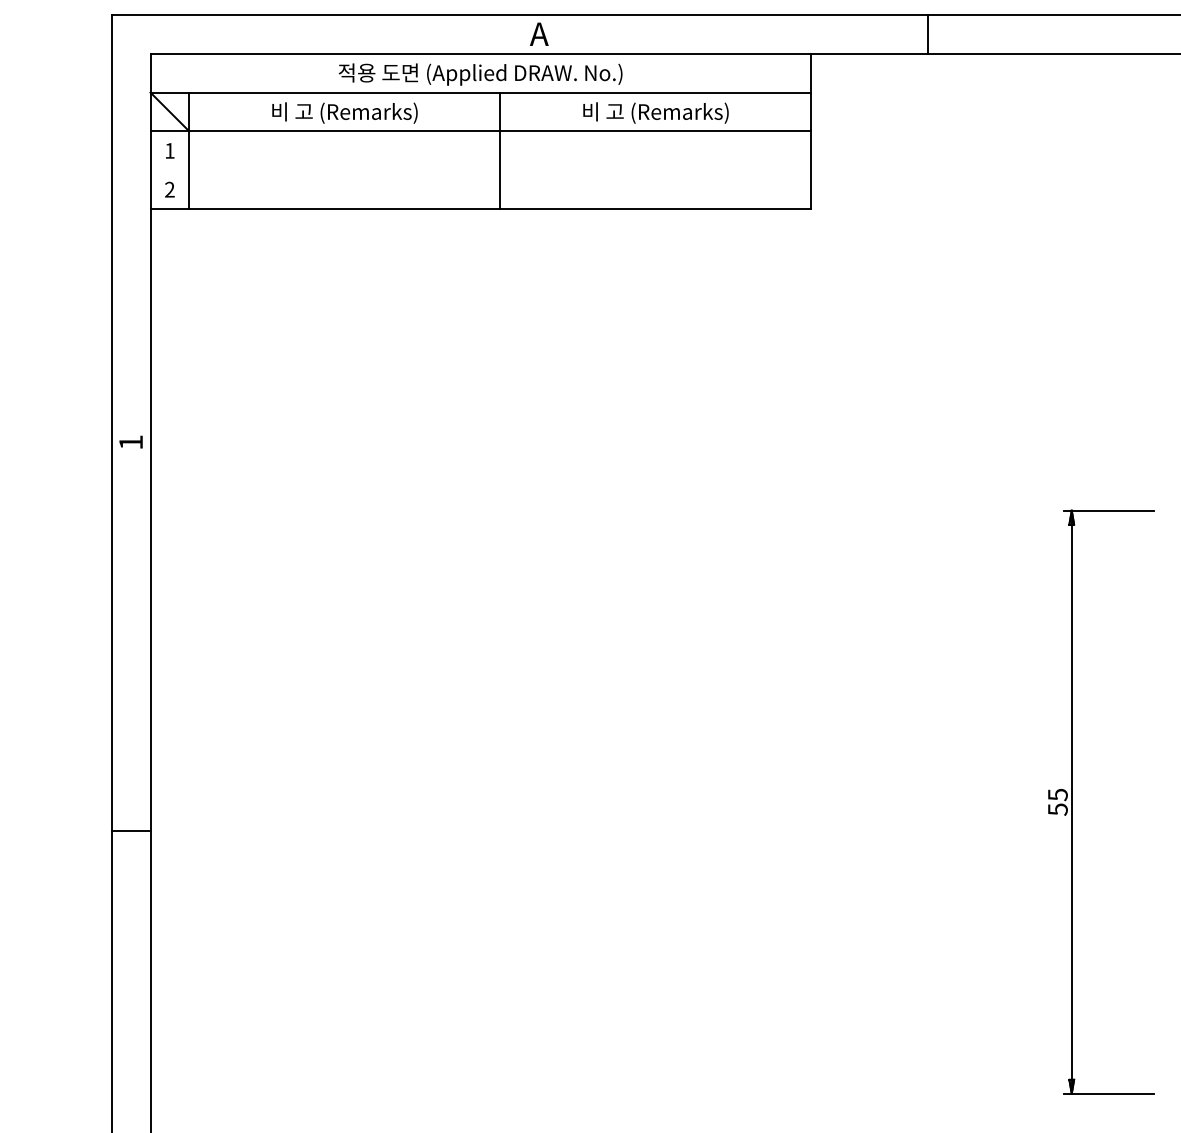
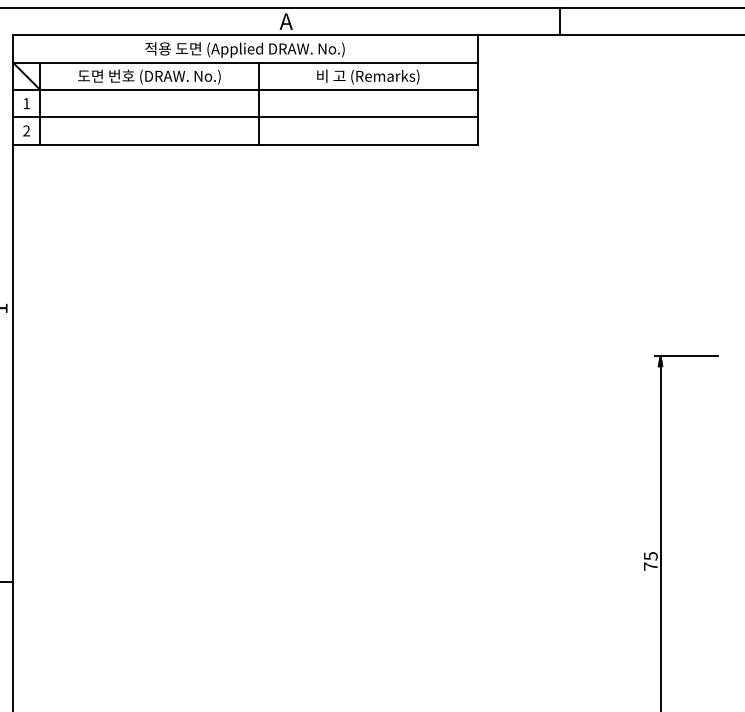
text: (344, 112) -> (149, 76), 비 고 (Remarks) -> 도면 번호 (DRAW. No.)
line: (480, 170) -> (244, 117), added
text: (1057, 809) -> (650, 566), 55 -> 75

